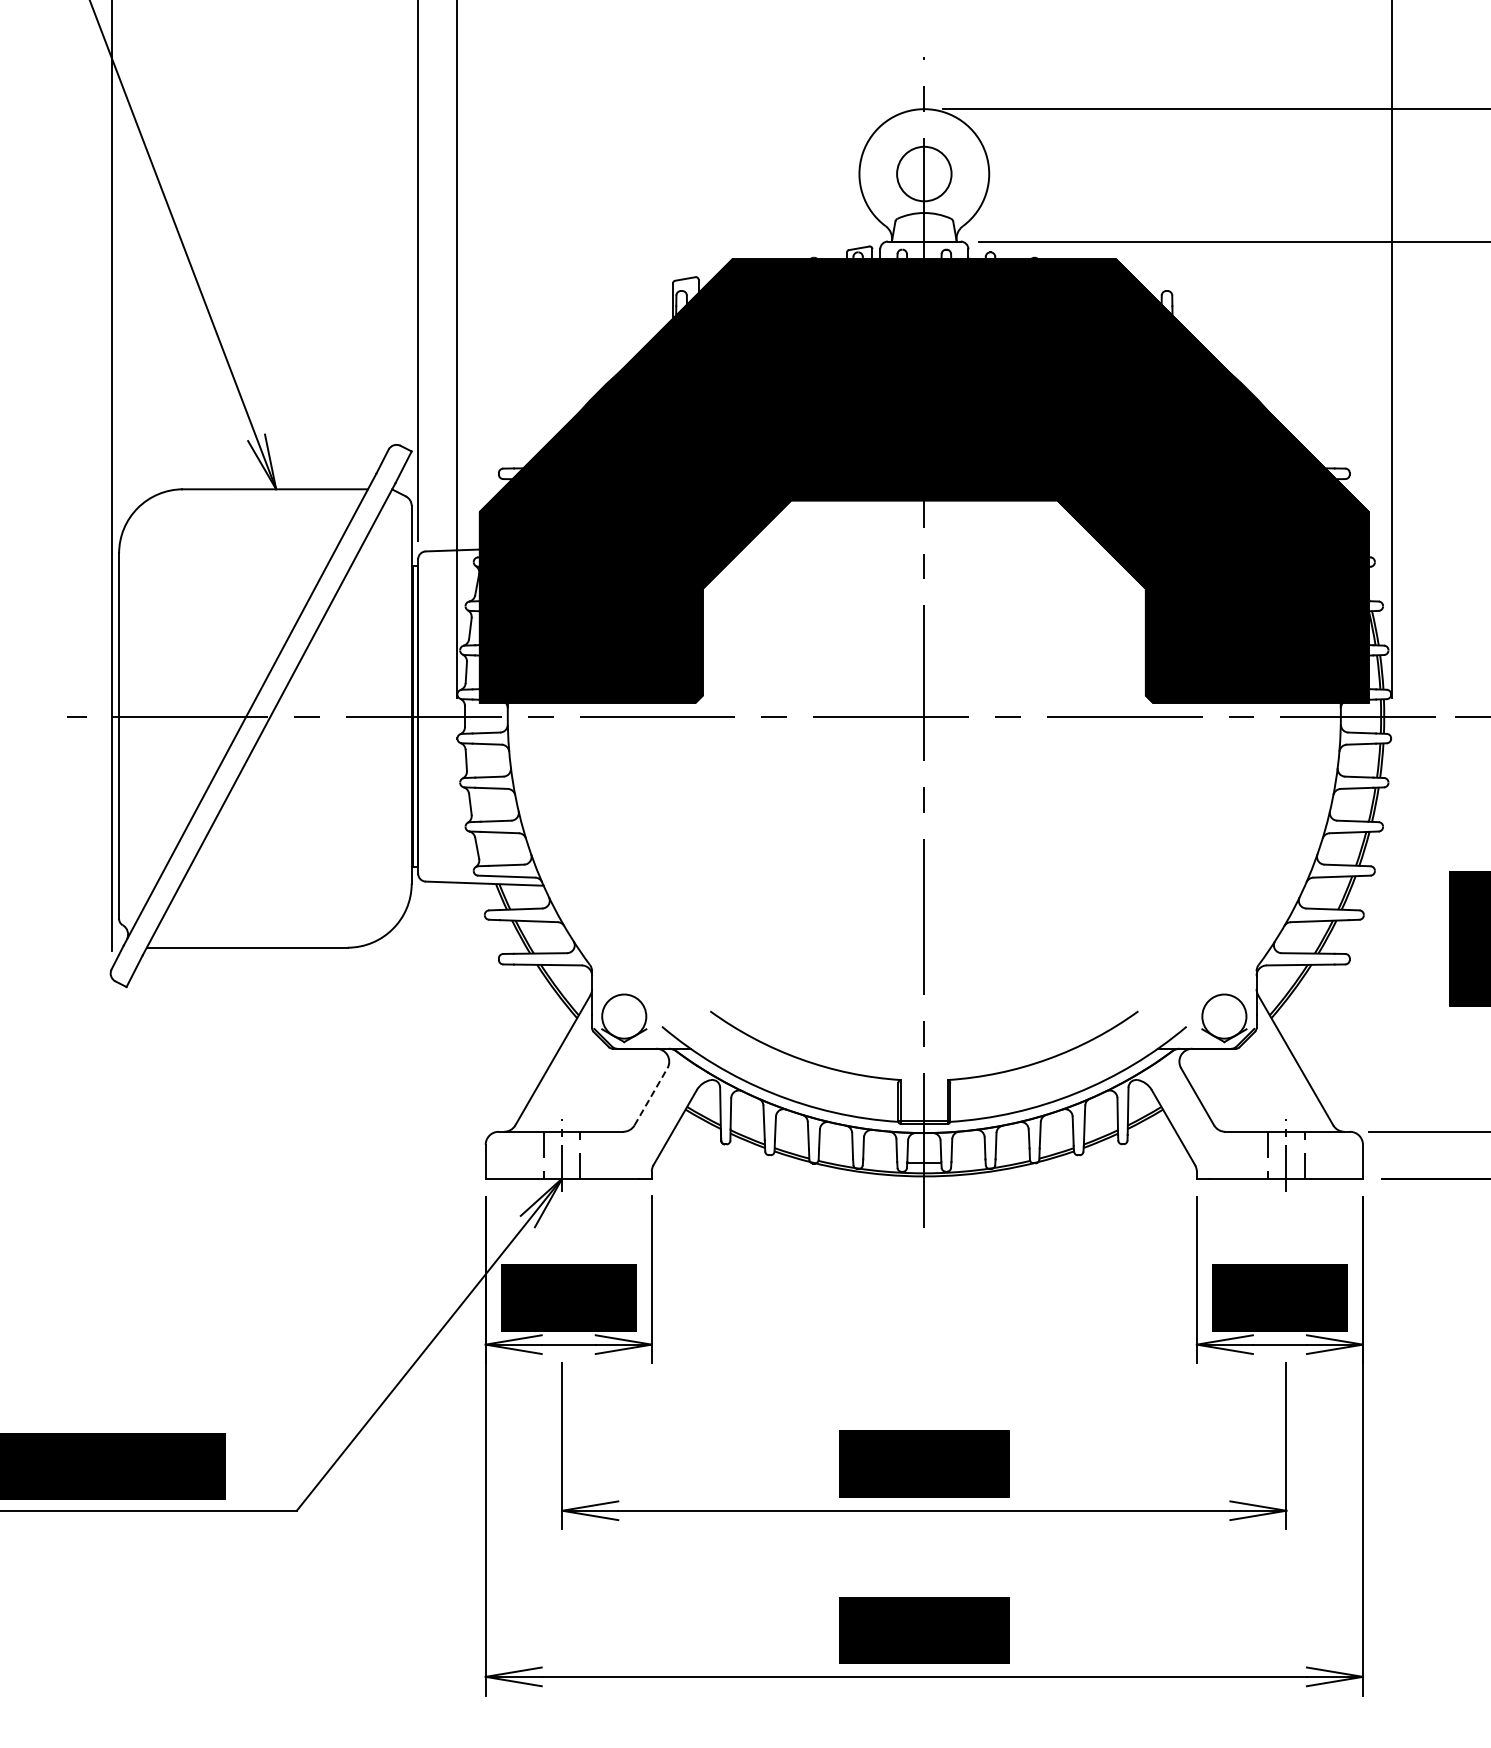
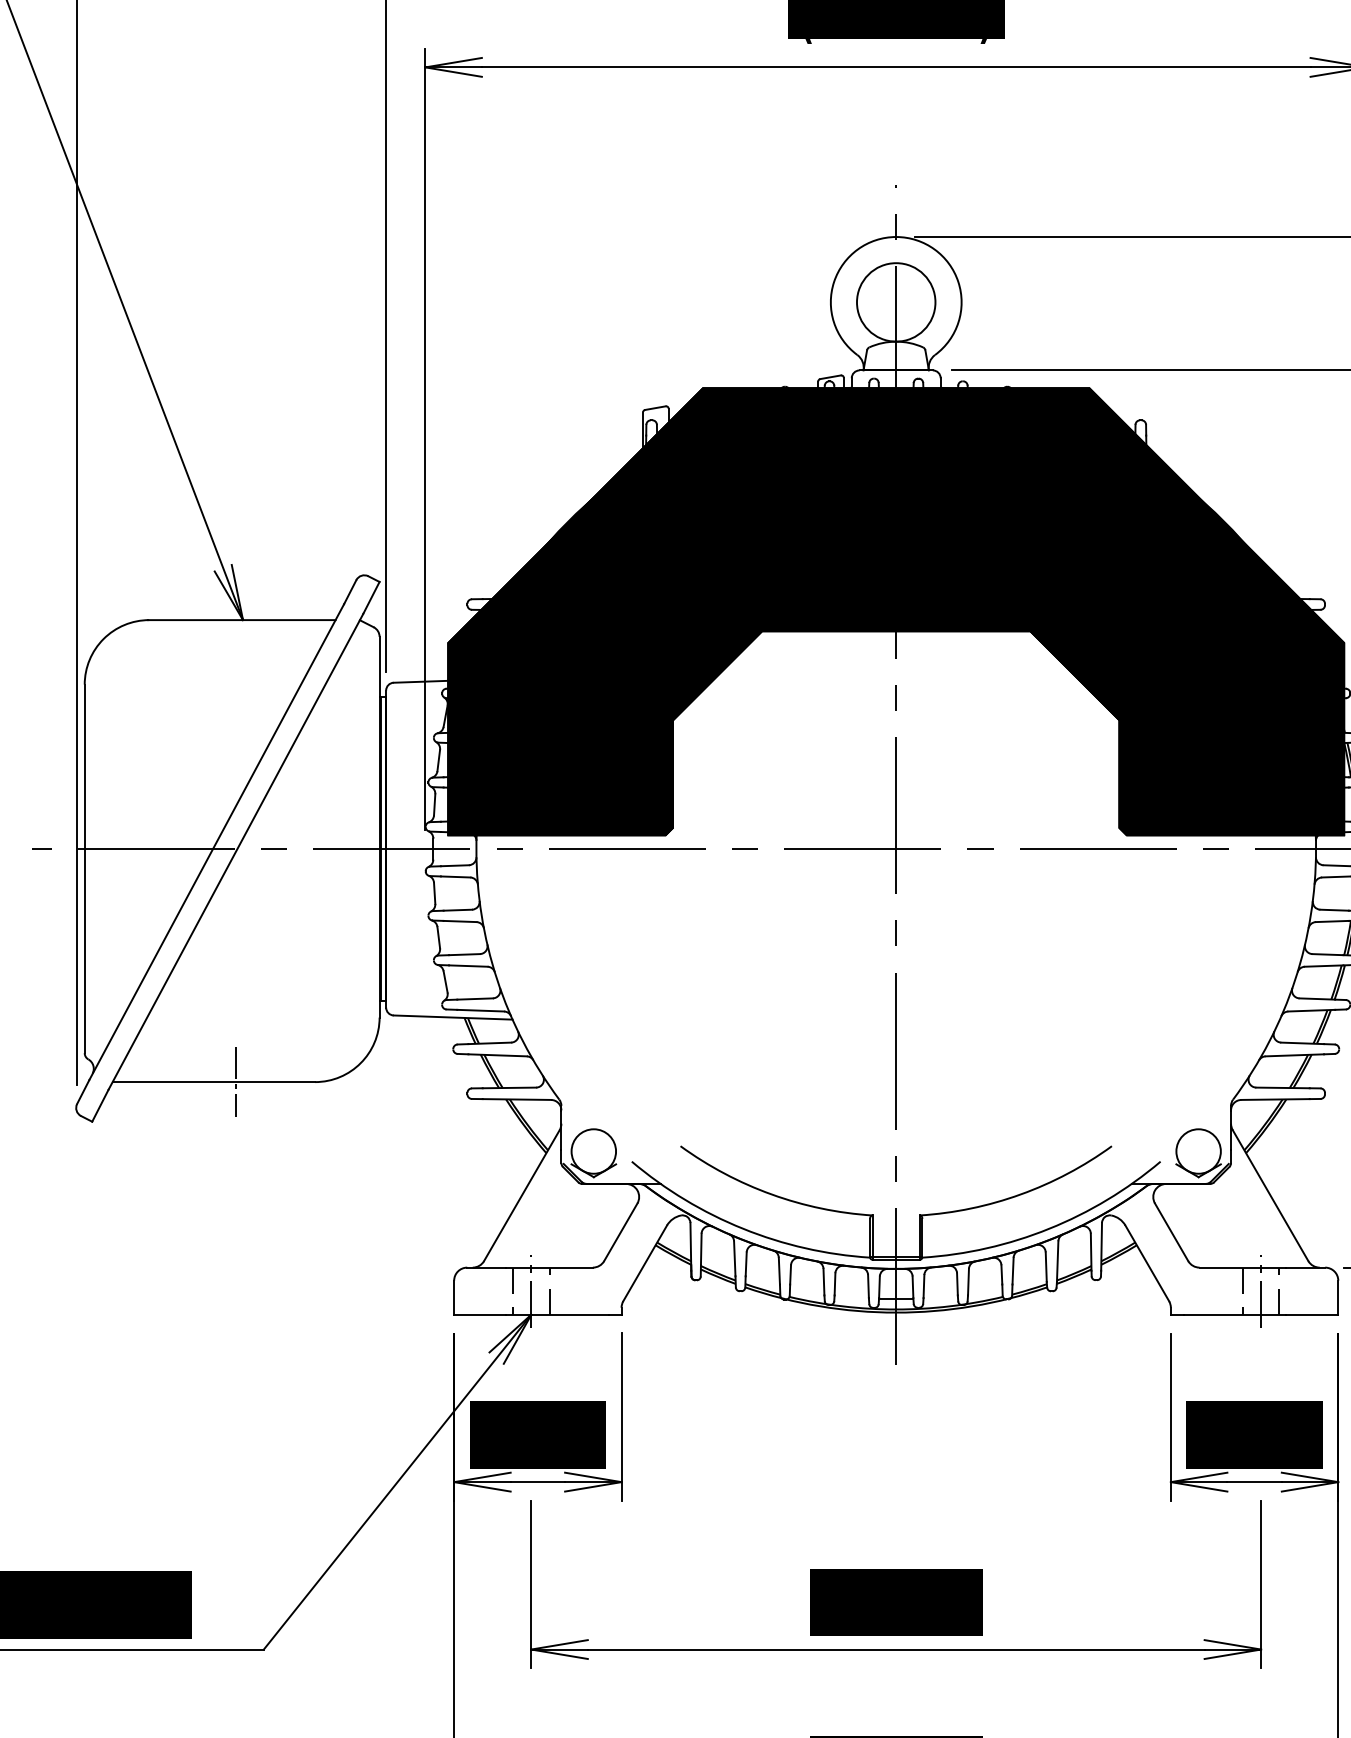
circle: (924, 174) -> (896, 302), size x1.43
line: (268, 947) -> (235, 1081), added
line: (651, 1096) -> (621, 1232), dashed -> solid

